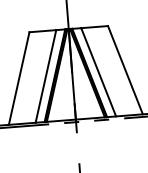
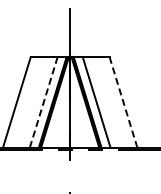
line: (125, 70) -> (123, 102), solid -> dashed
line: (45, 76) -> (43, 102), solid -> dashed

